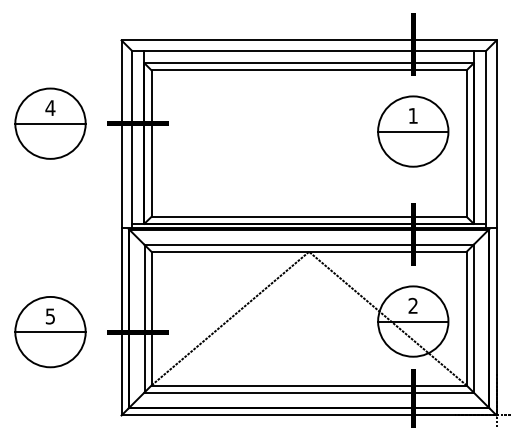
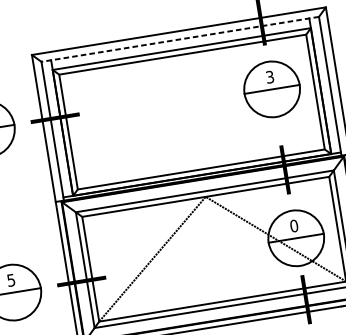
line: (308, 50) -> (179, 39), solid -> dashed
text: (412, 115) -> (269, 76), 1 -> 3
text: (413, 305) -> (294, 225), 2 -> 0

